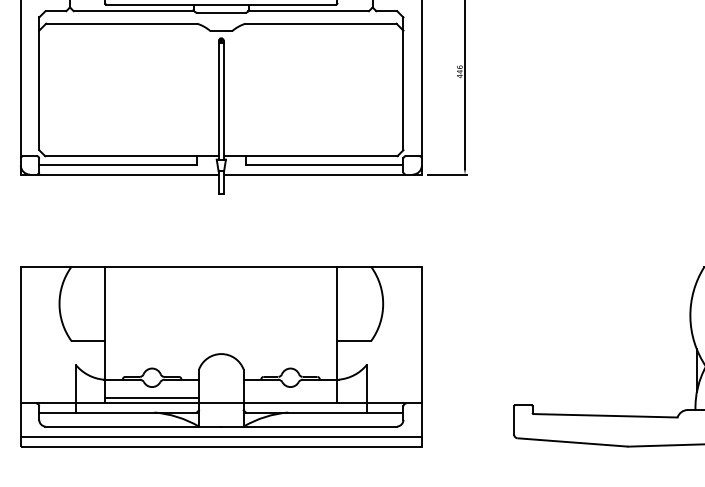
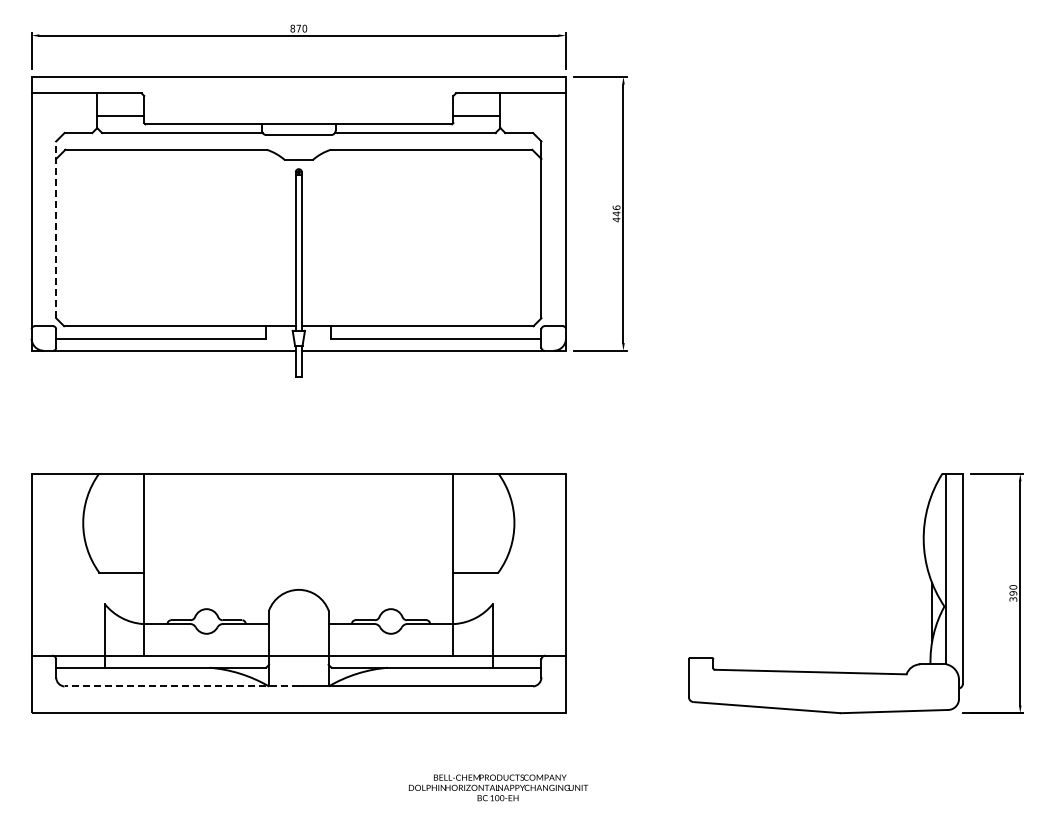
line: (39, 83) -> (56, 229), solid -> dashed
line: (152, 398) -> (206, 648), removed
line: (133, 426) -> (181, 686), solid -> dashed
line: (221, 436) -> (298, 699), removed

